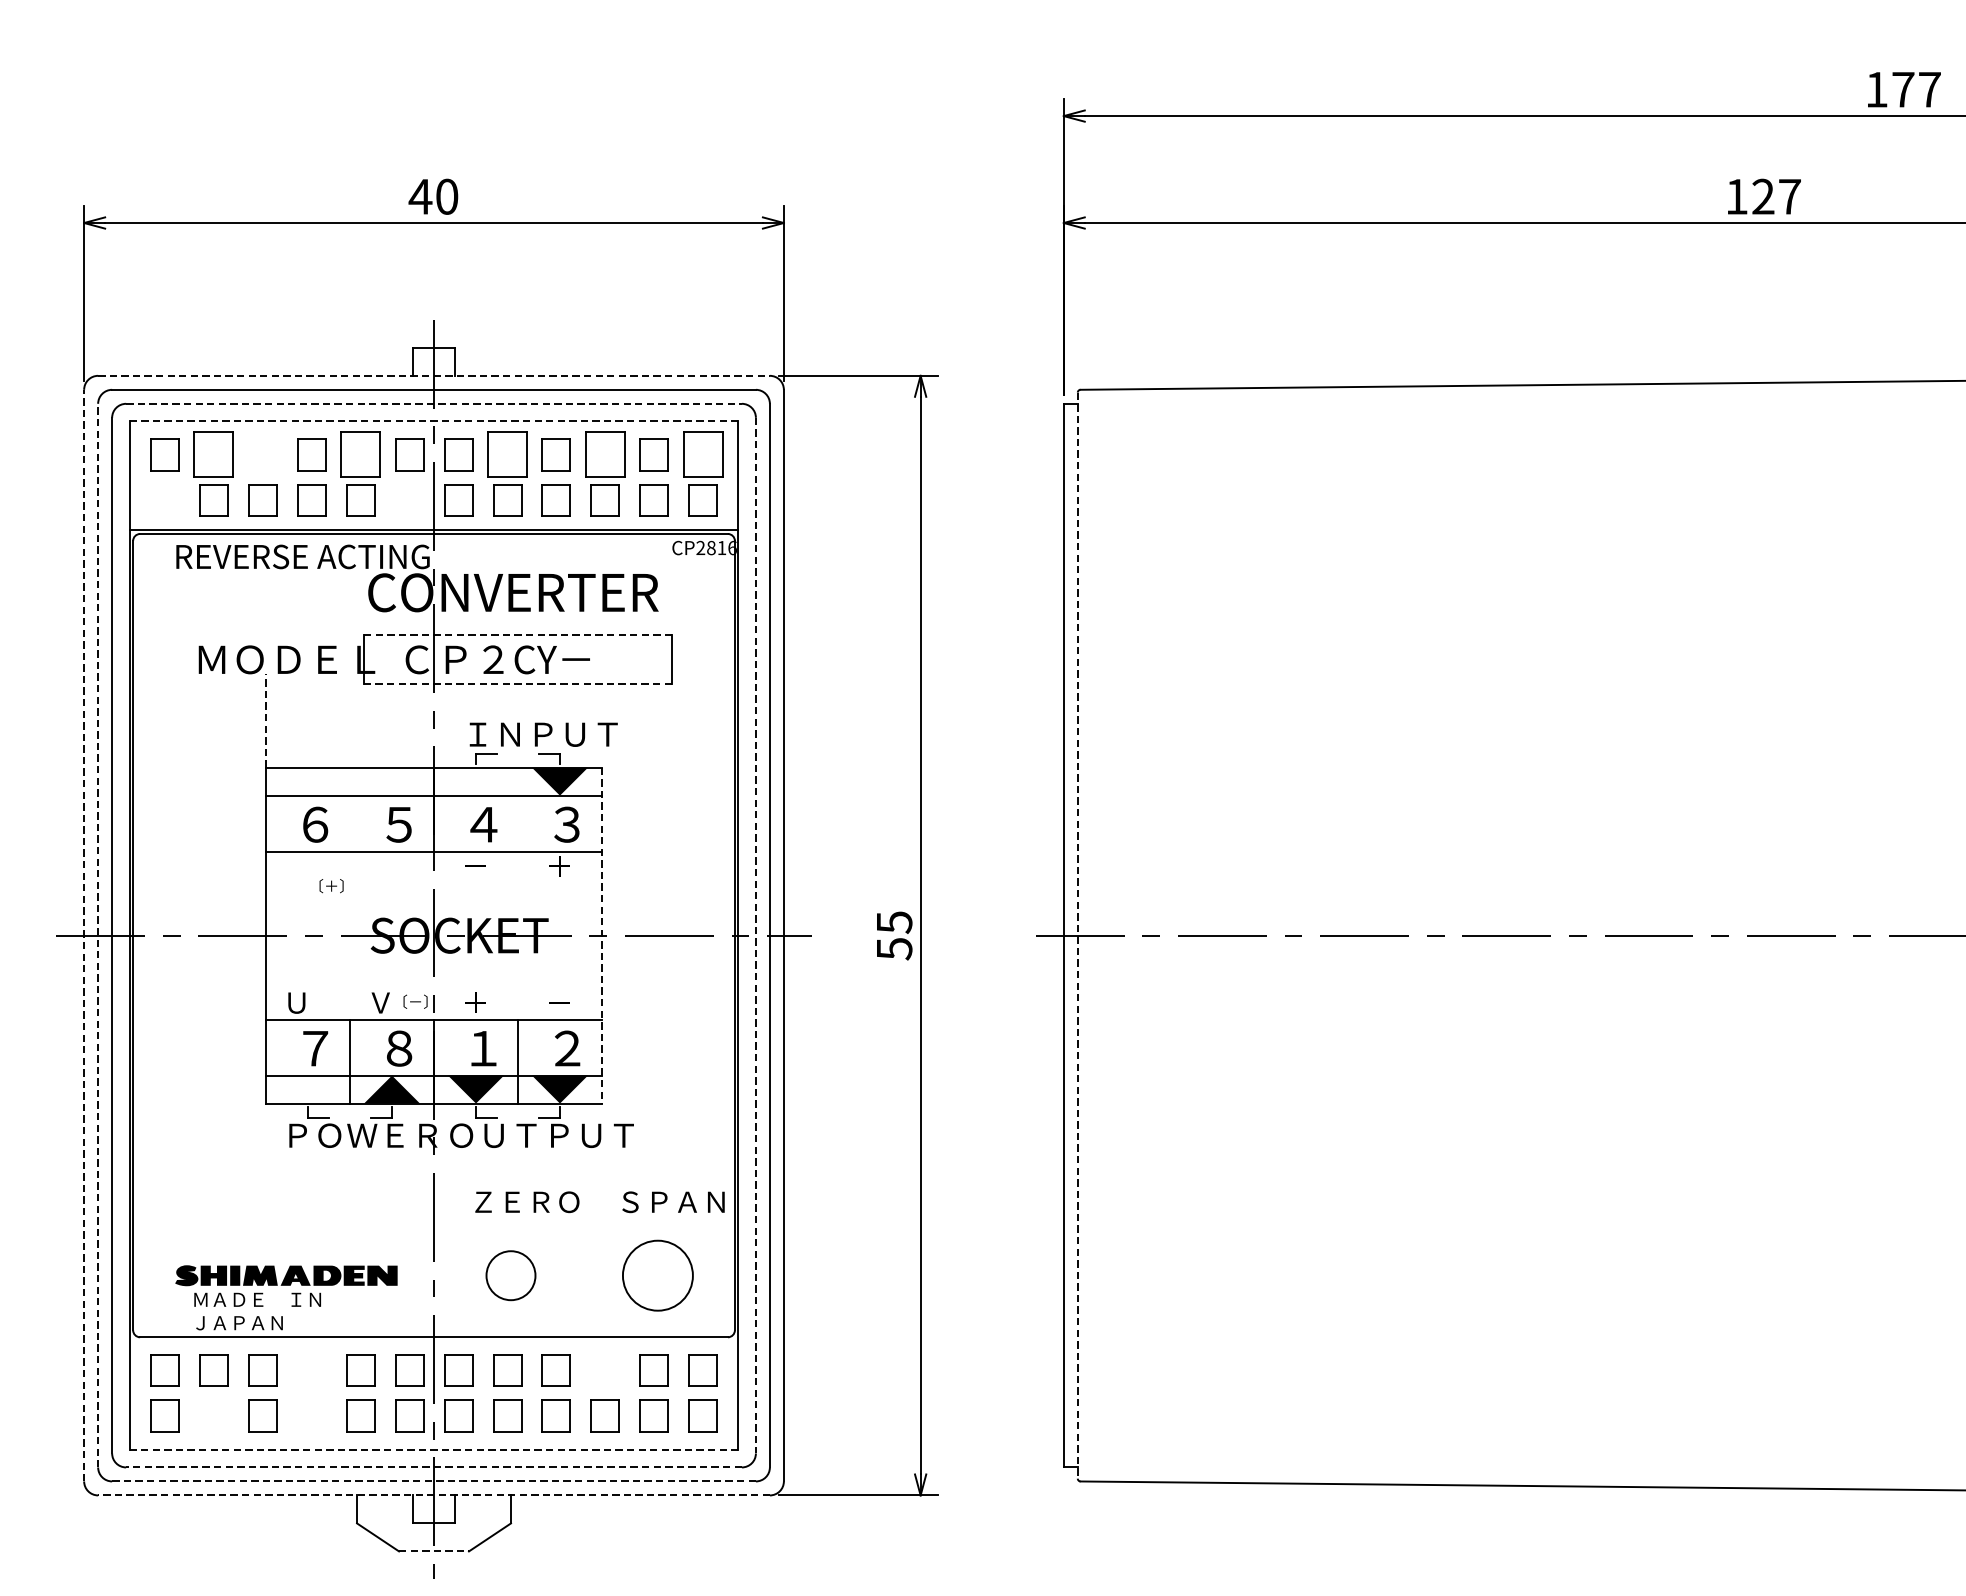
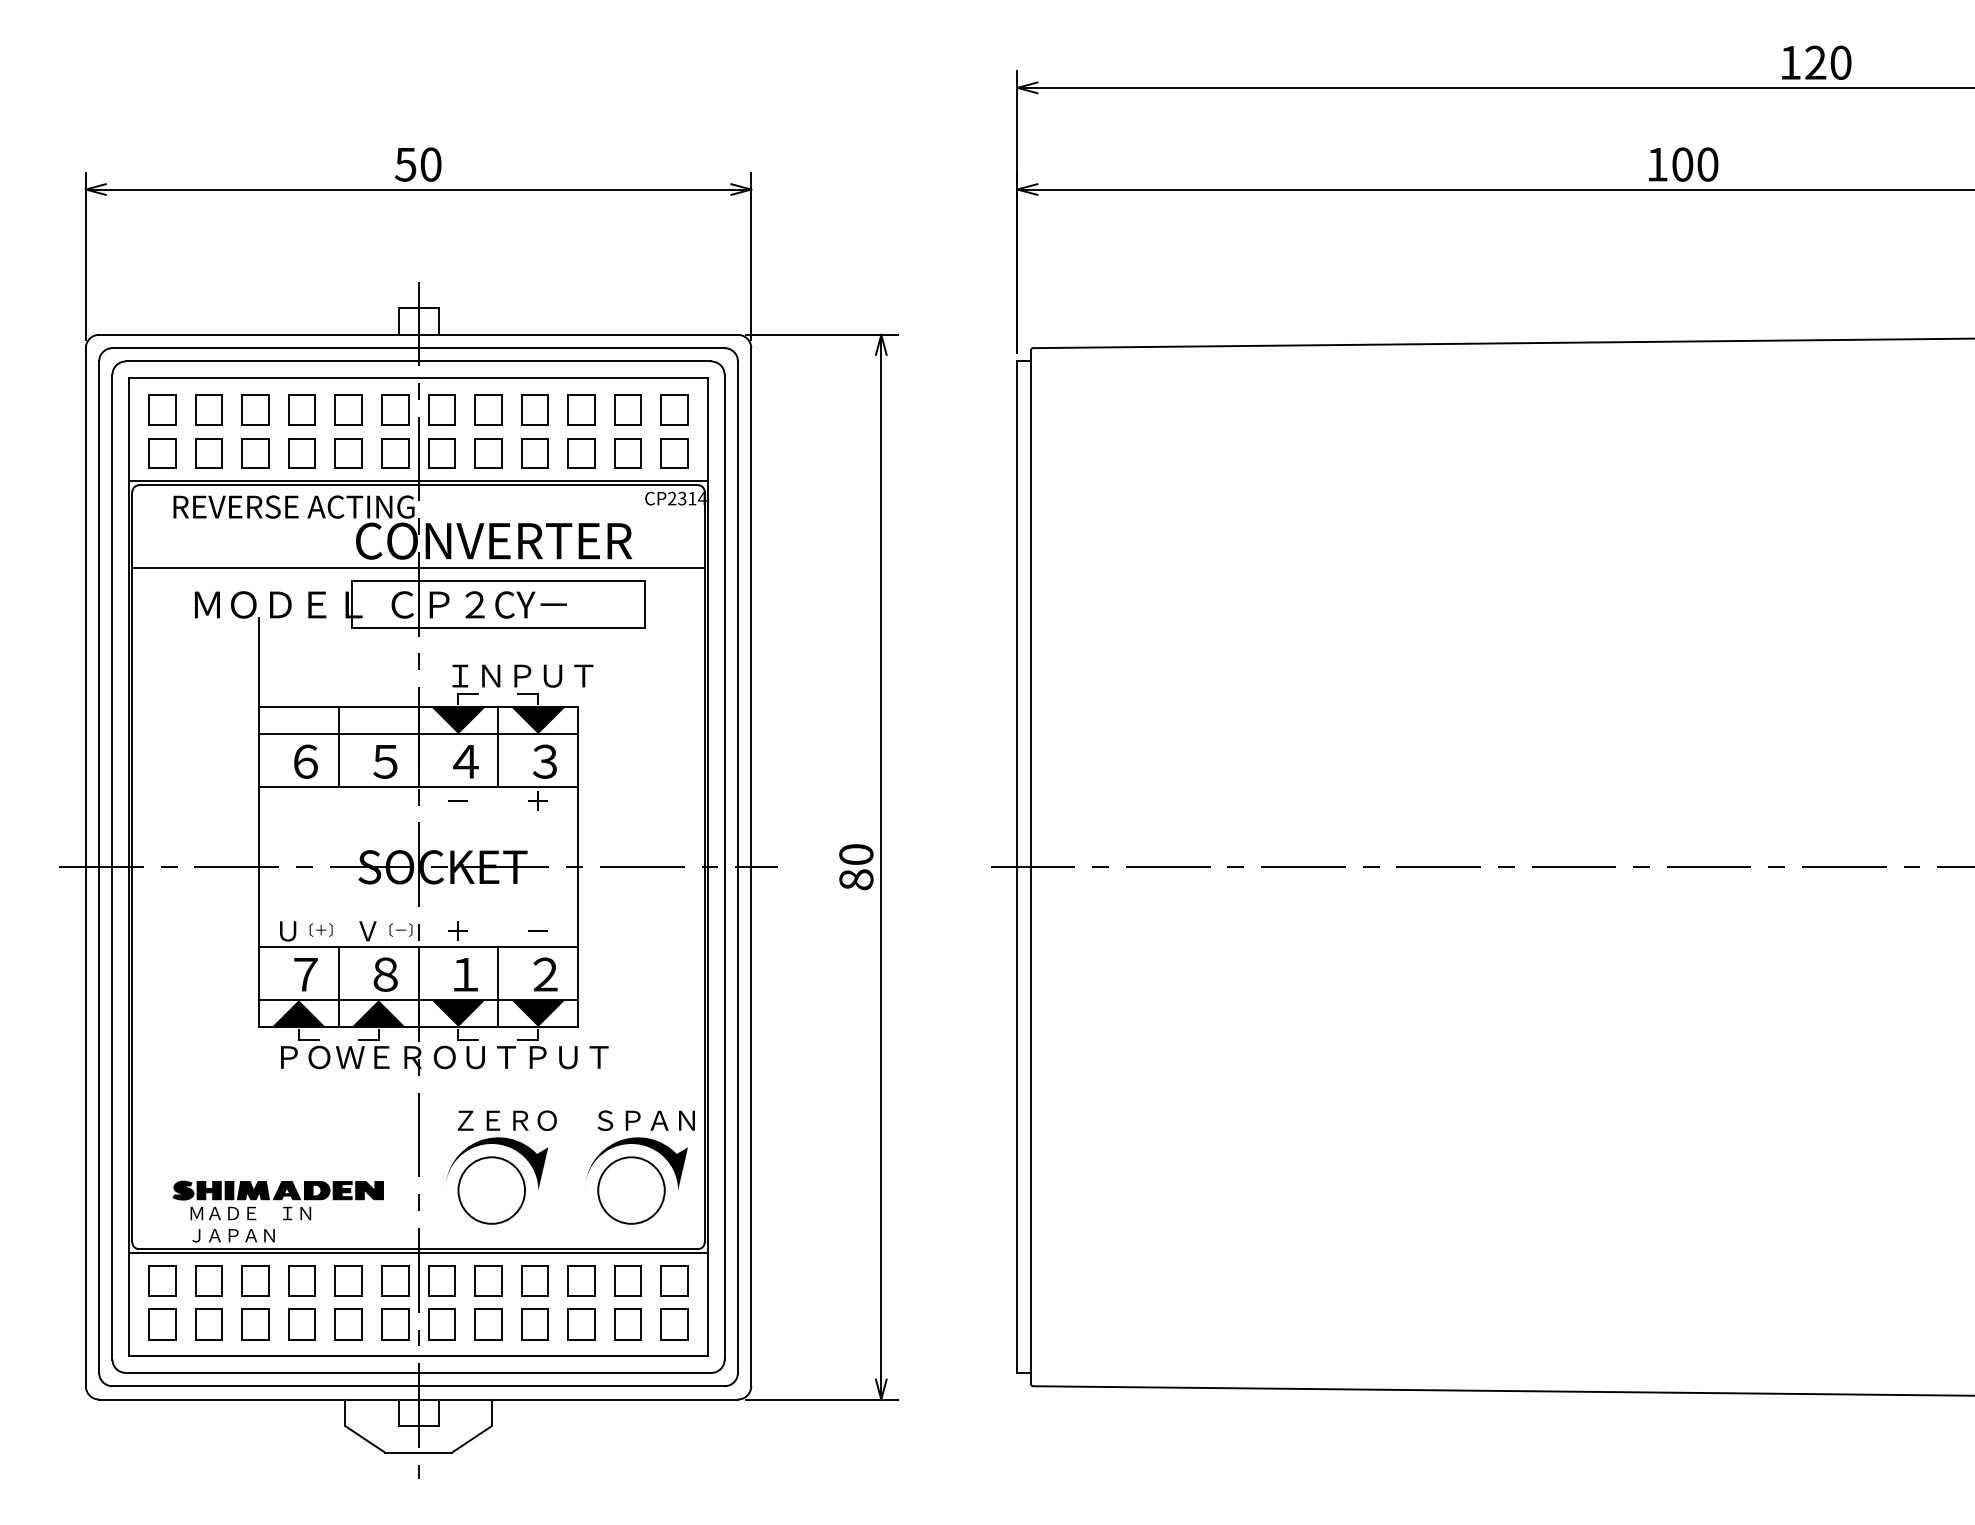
text: (1916, 89) -> (1828, 62), 177 -> 120
text: (420, 196) -> (405, 164), 40 -> 50
text: (1776, 196) -> (1695, 164), 127 -> 100
line: (435, 375) -> (419, 334), dashed -> solid
line: (433, 403) -> (418, 361), dashed -> solid
line: (435, 421) -> (419, 378), dashed -> solid
part: (213, 454) -> (208, 409), size x0.71
part: (262, 454) -> (255, 409), added
part: (360, 454) -> (348, 409), size x0.71
part: (507, 454) -> (488, 409), size x0.71
part: (605, 454) -> (581, 409), size x0.71
part: (703, 454) -> (674, 409), size x0.71
part: (164, 500) -> (162, 453), added
part: (409, 500) -> (395, 453), added
text: (722, 547) -> (692, 498), CP2816 -> CP2314
line: (433, 620) -> (418, 567), added
line: (518, 635) -> (498, 581), dashed -> solid
line: (517, 683) -> (497, 627), dashed -> solid
line: (265, 720) -> (258, 662), dashed -> solid
fill: (476, 781) -> (458, 720), added
line: (349, 809) -> (338, 747), added
line: (518, 809) -> (498, 747), added
text: (330, 885) -> (320, 929), moved
line: (83, 934) -> (85, 866), dashed -> solid
line: (98, 935) -> (99, 867), dashed -> solid
line: (602, 935) -> (578, 867), dashed -> solid
line: (755, 935) -> (724, 867), dashed -> solid
text: (894, 935) -> (856, 867), 55 -> 80
line: (1077, 935) -> (1030, 867), dashed -> solid
fill: (307, 1089) -> (298, 1013), added
part: (669, 1228) -> (642, 1145), added
fill: (515, 1247) -> (496, 1163), added
circle: (510, 1275) -> (491, 1190), size x1.43
line: (433, 1341) -> (418, 1253), added
part: (310, 1370) -> (301, 1280), added
part: (605, 1370) -> (581, 1280), added
part: (213, 1416) -> (208, 1324), added
part: (310, 1416) -> (301, 1324), added
line: (433, 1450) -> (418, 1356), dashed -> solid
line: (433, 1467) -> (418, 1372), dashed -> solid
line: (433, 1481) -> (418, 1386), dashed -> solid
line: (433, 1495) -> (418, 1399), dashed -> solid
line: (435, 1551) -> (419, 1452), dashed -> solid

